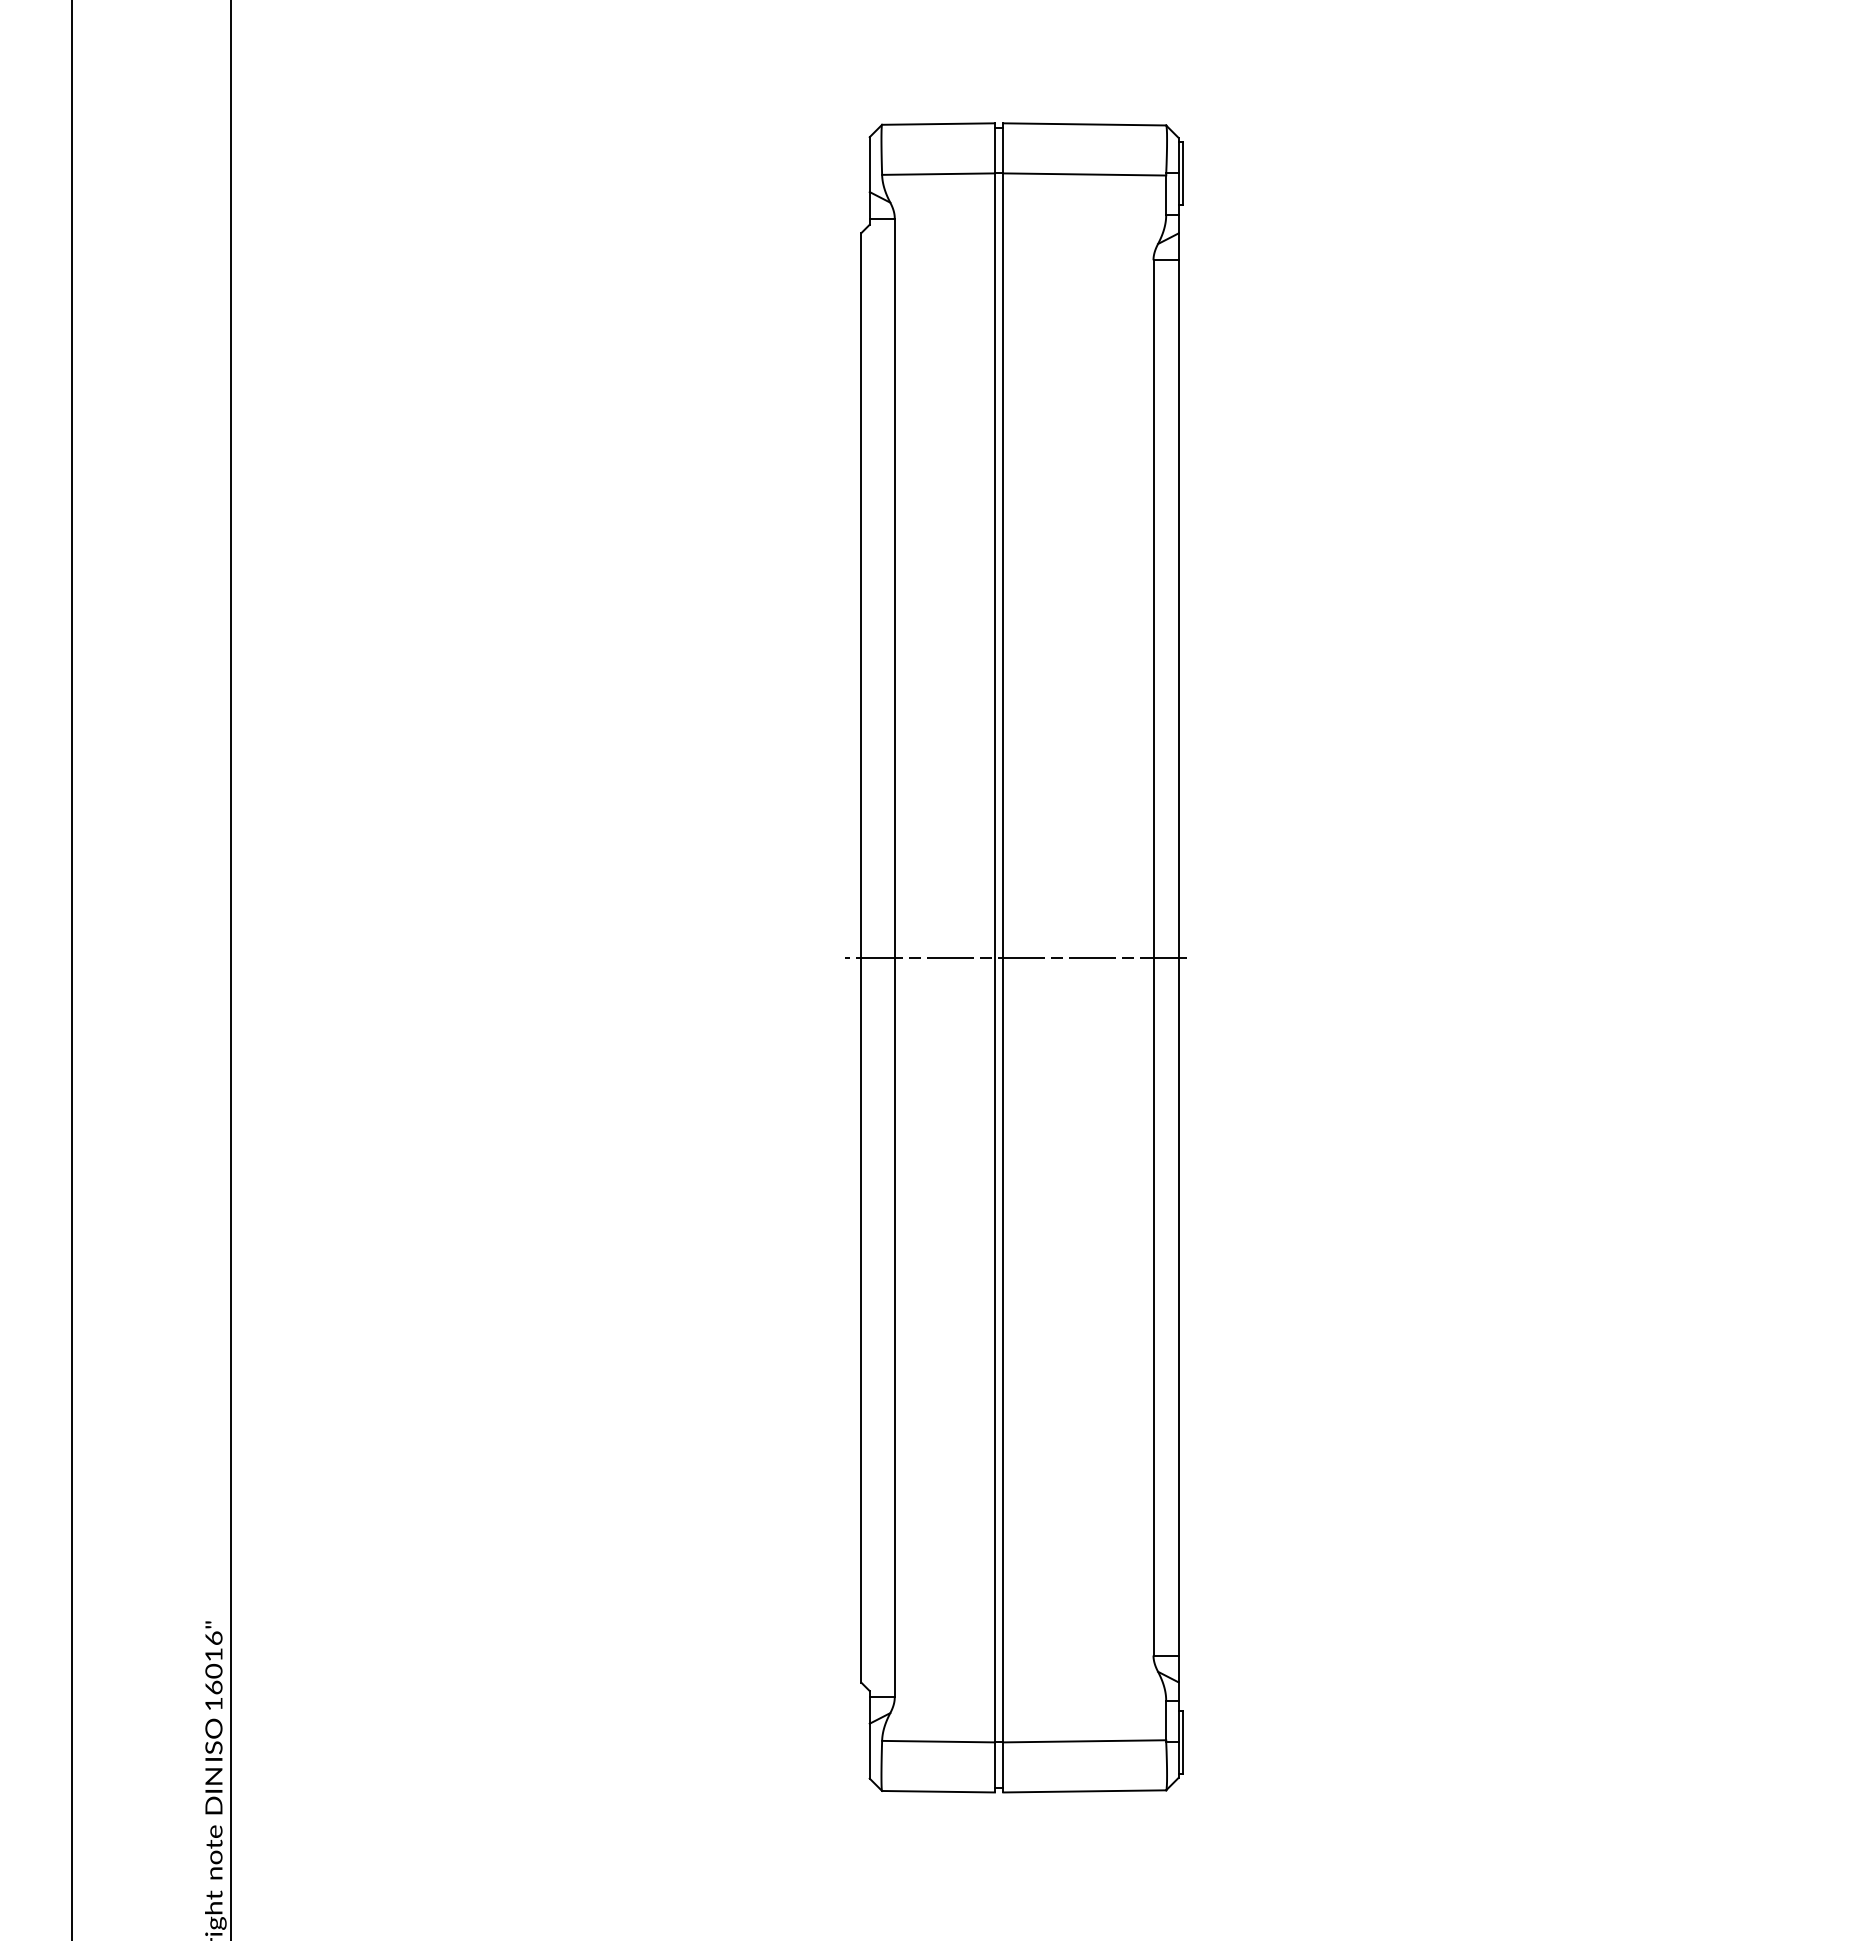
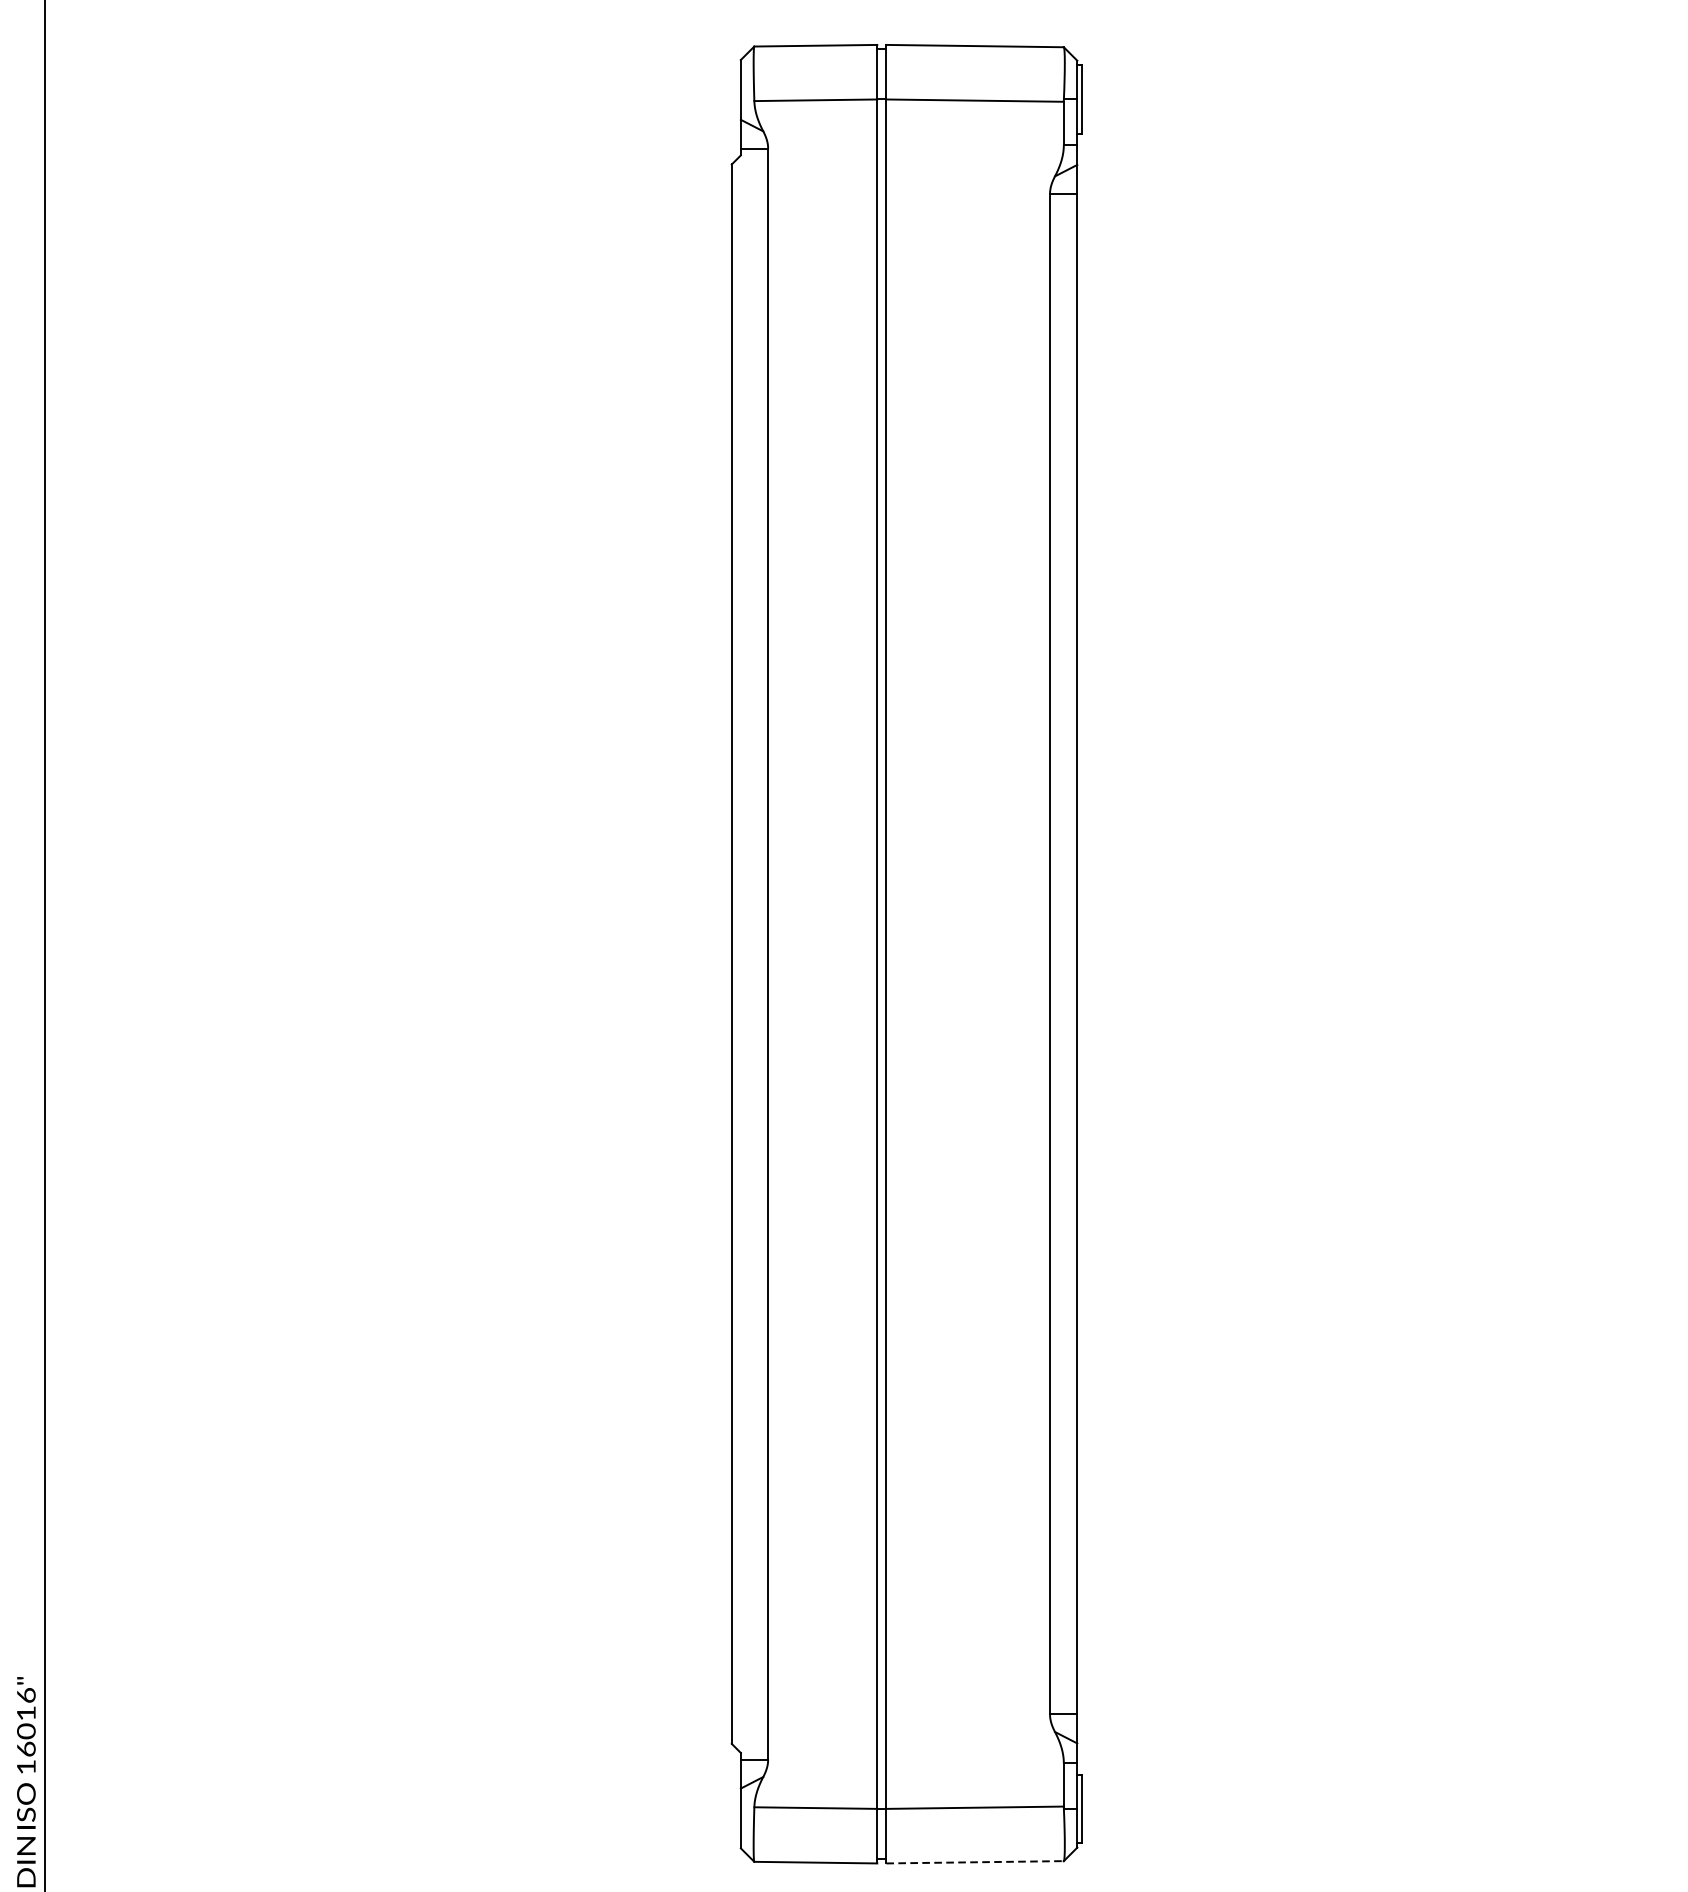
line: (1015, 957) -> (899, 953), removed
line: (1085, 1791) -> (975, 1862), solid -> dashed

